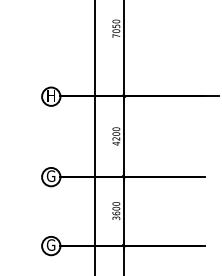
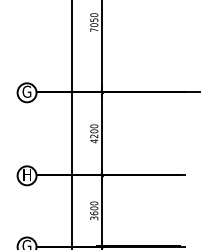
text: (50, 95) -> (26, 91), H -> G
text: (50, 176) -> (26, 175), G -> H

